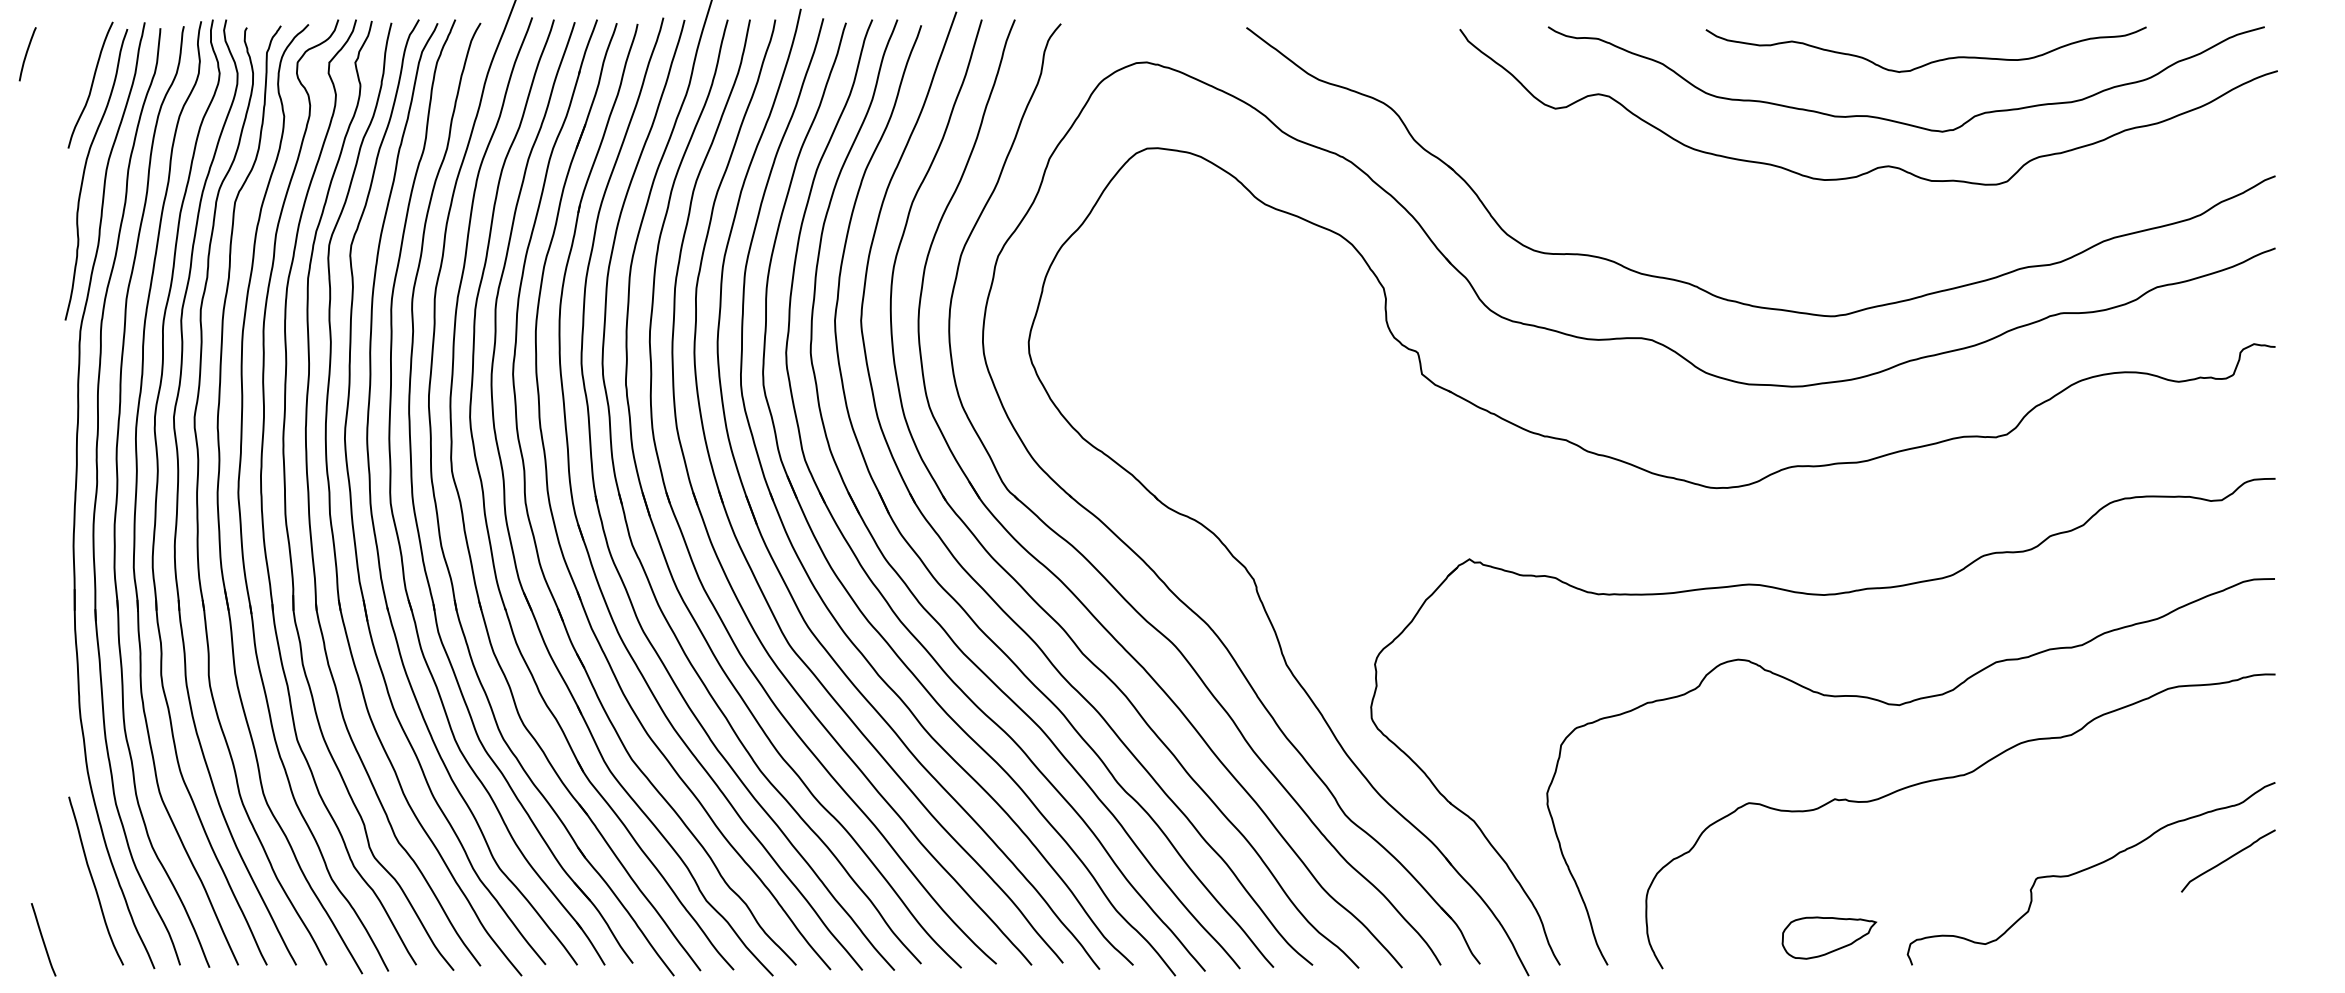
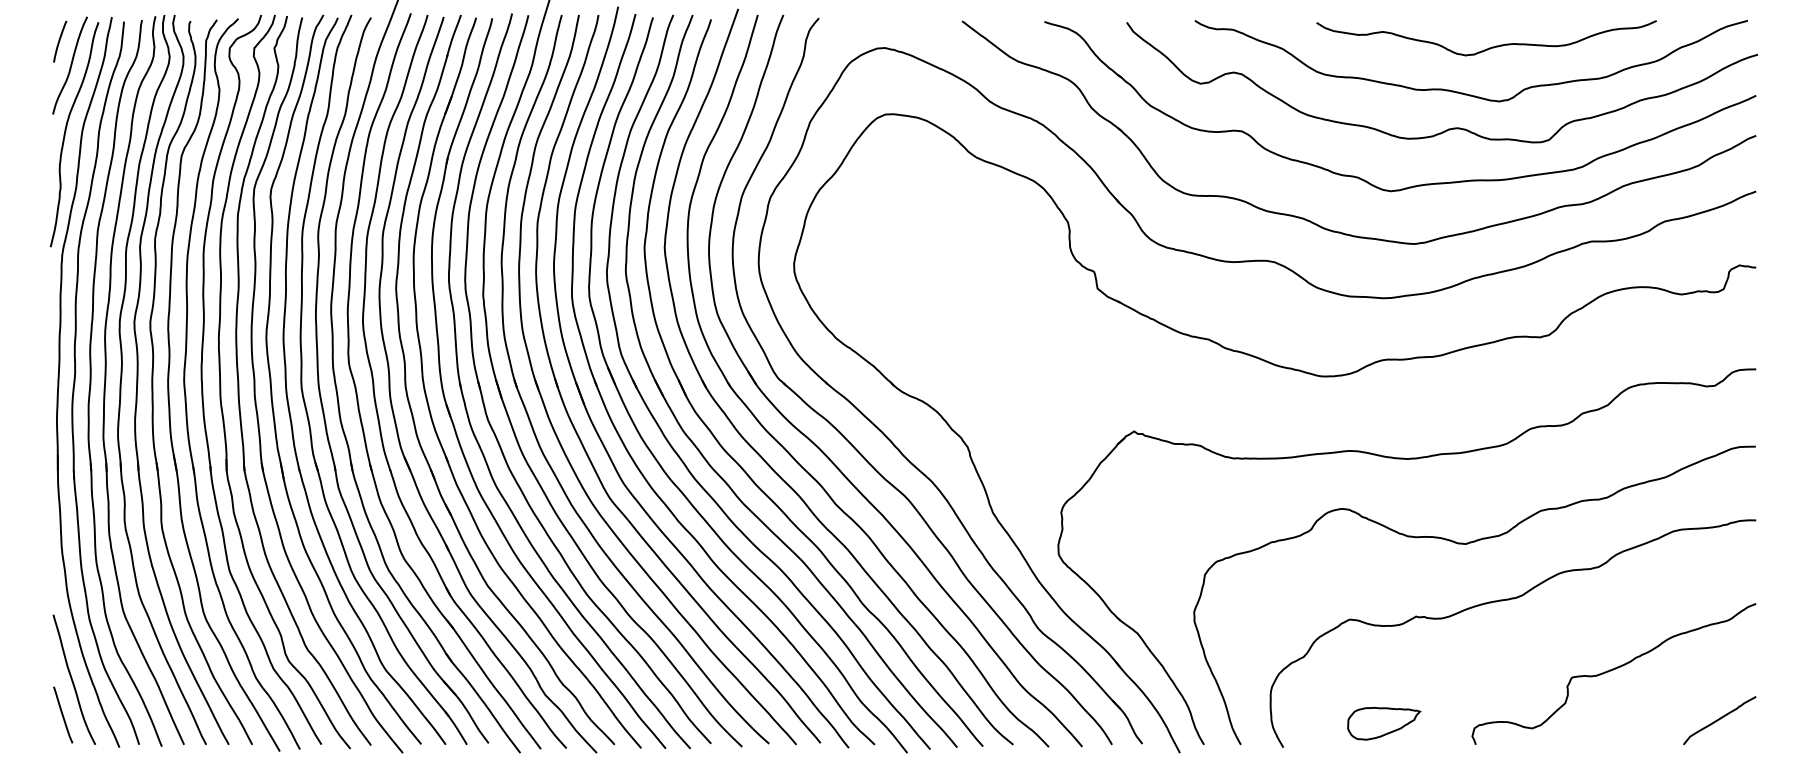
curve: (27, 54) -> (59, 41), moved
part: (1833, 240) -> (1415, 185), added
curve: (2228, 859) -> (1719, 719), moved
part: (1829, 937) -> (1384, 723), moved
line: (43, 939) -> (63, 714), moved

